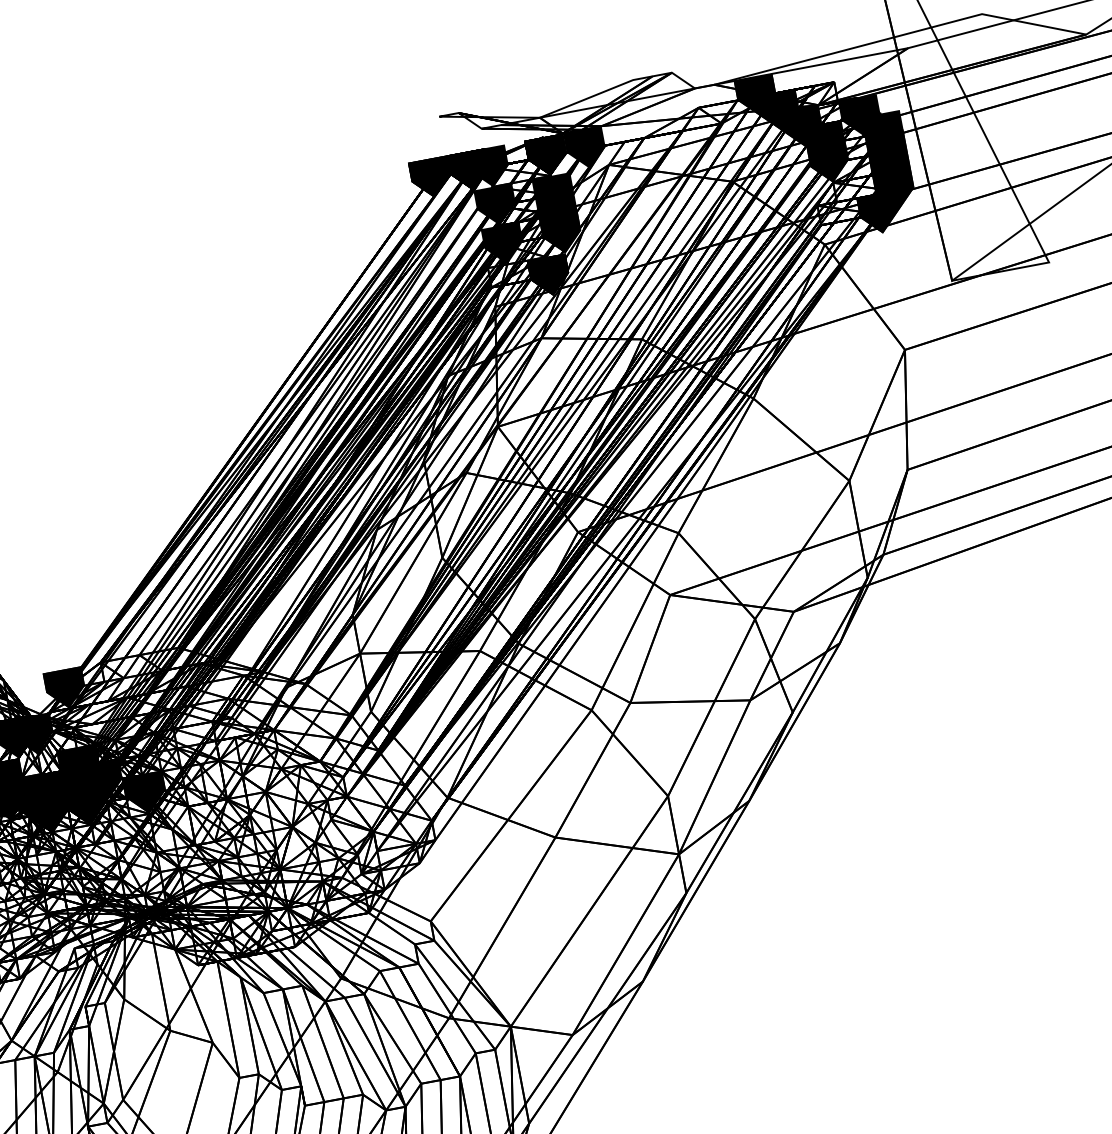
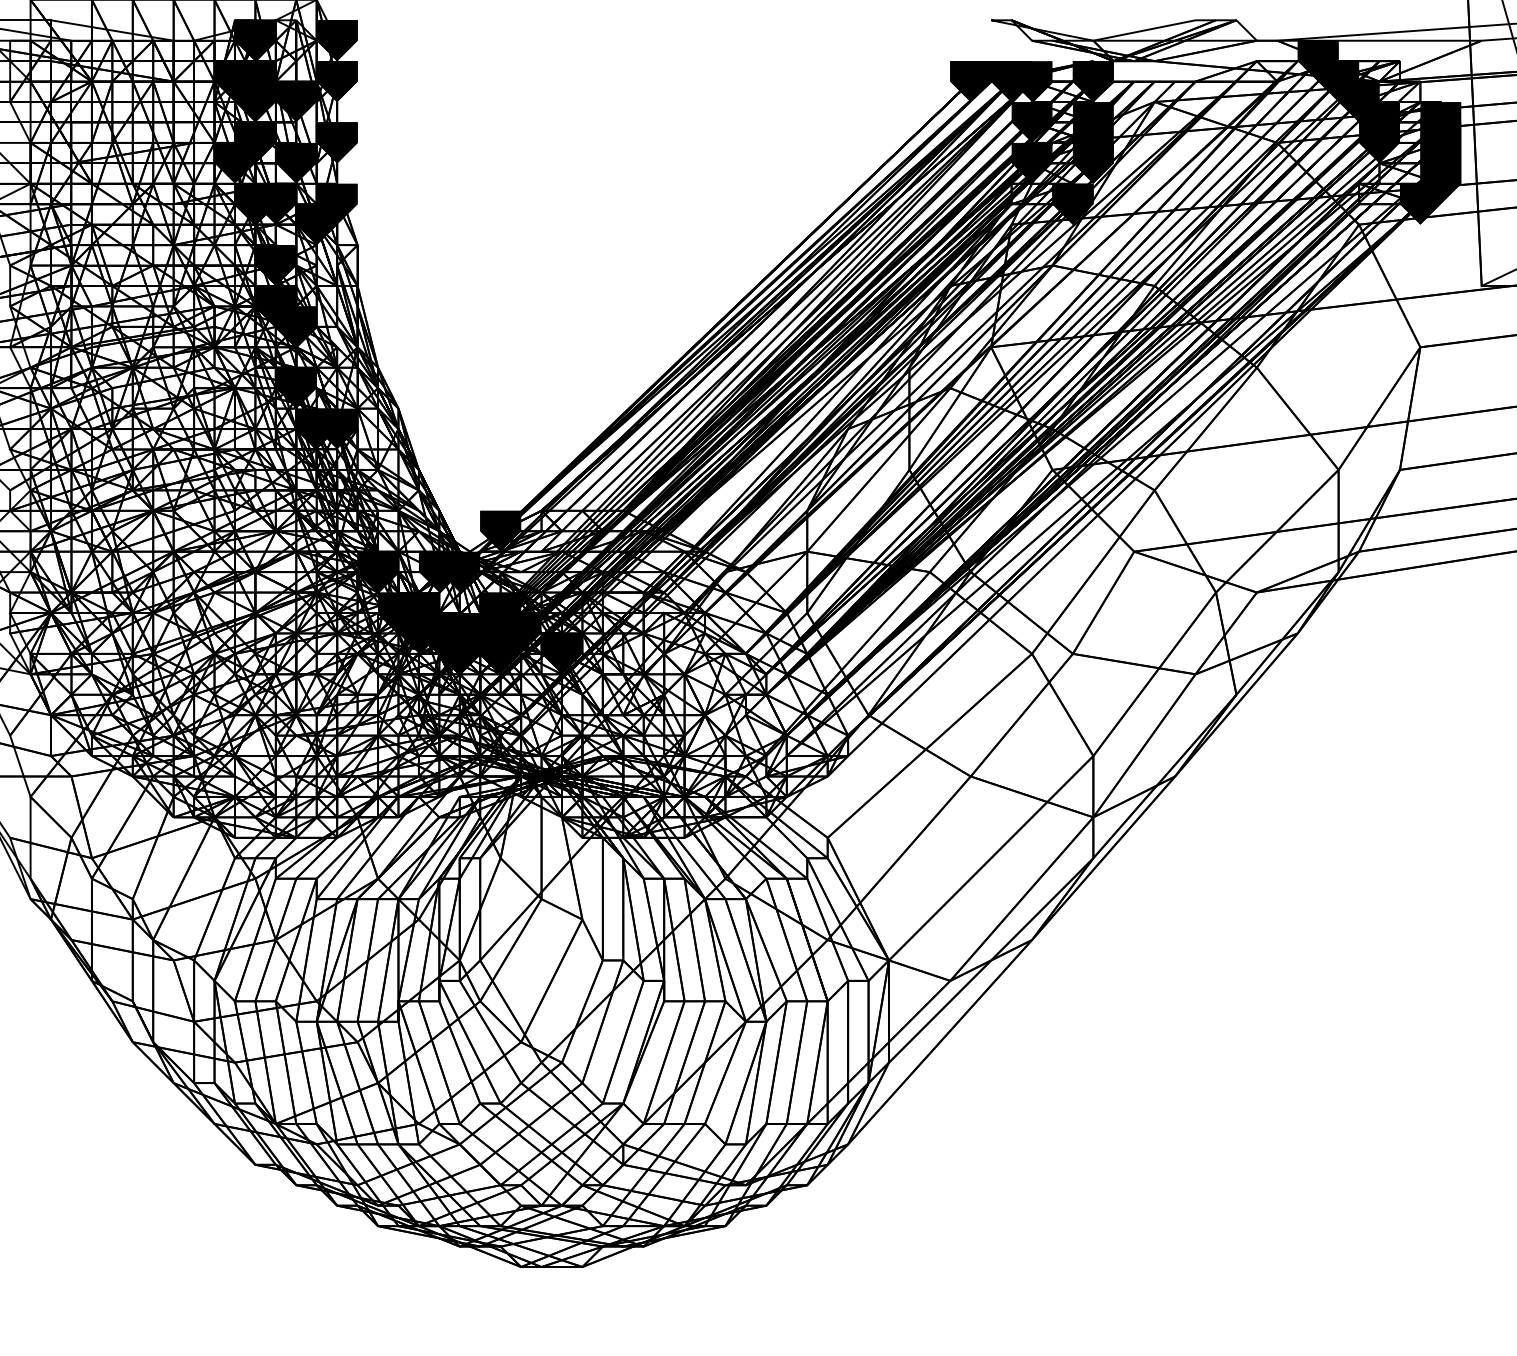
fill: (860, 116) -> (1419, 101), removed
fill: (585, 149) -> (1133, 81), removed

